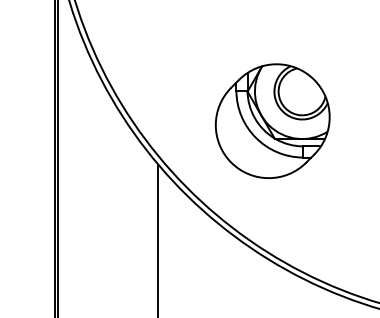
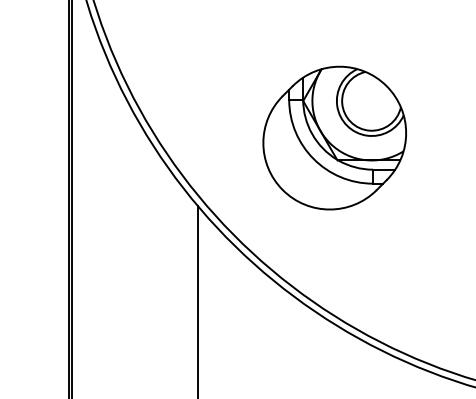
part: (272, 120) -> (334, 137), moved

